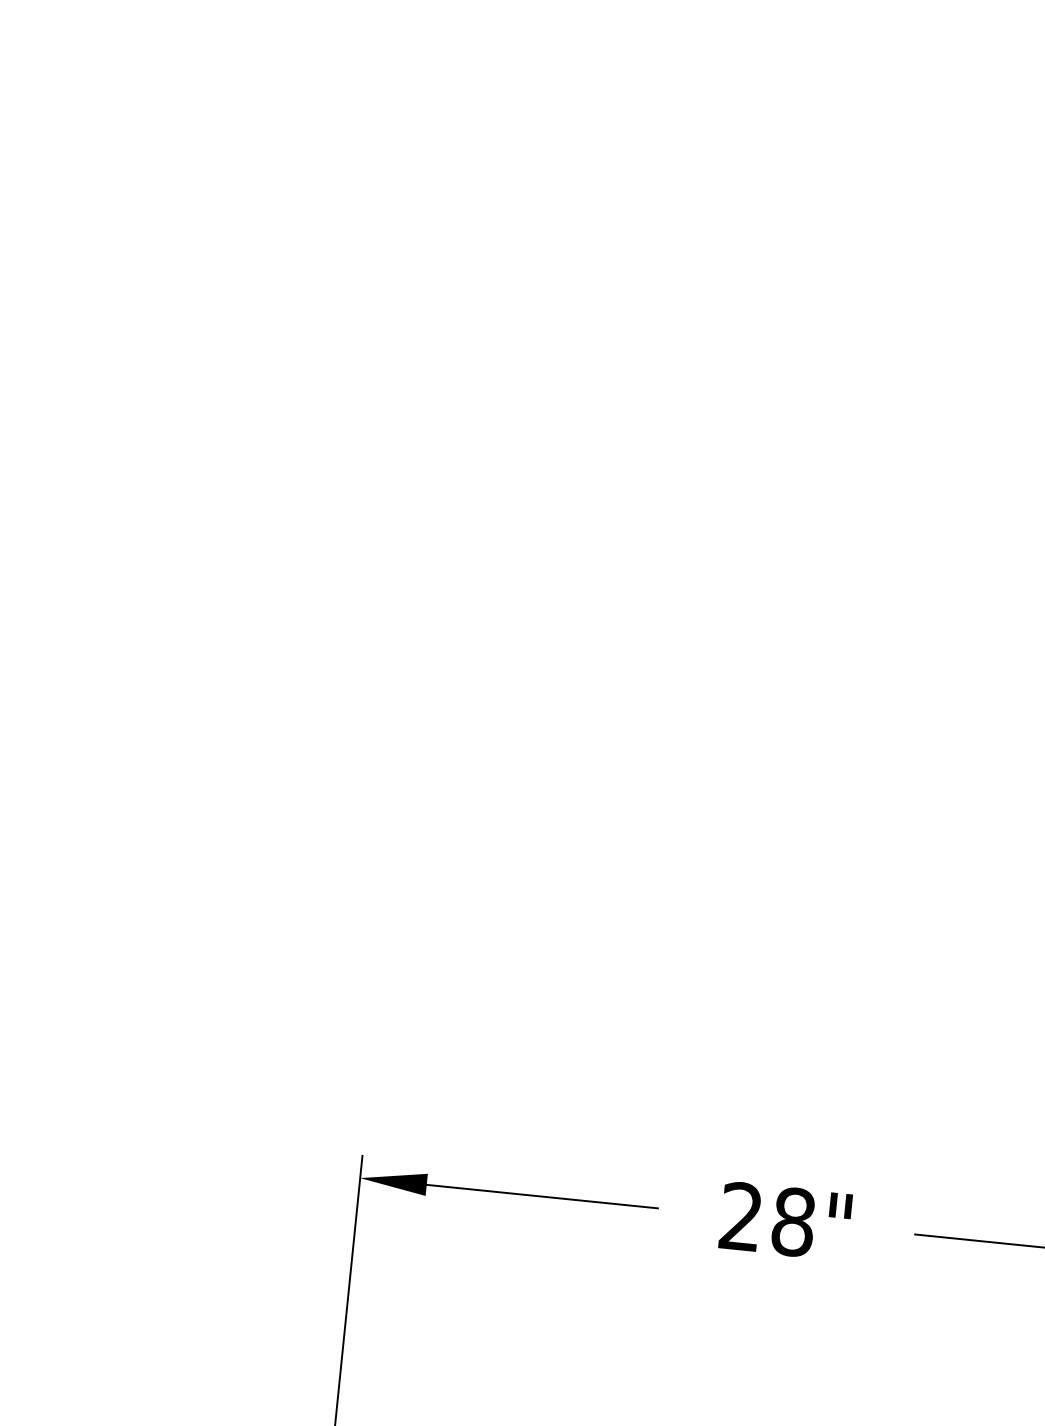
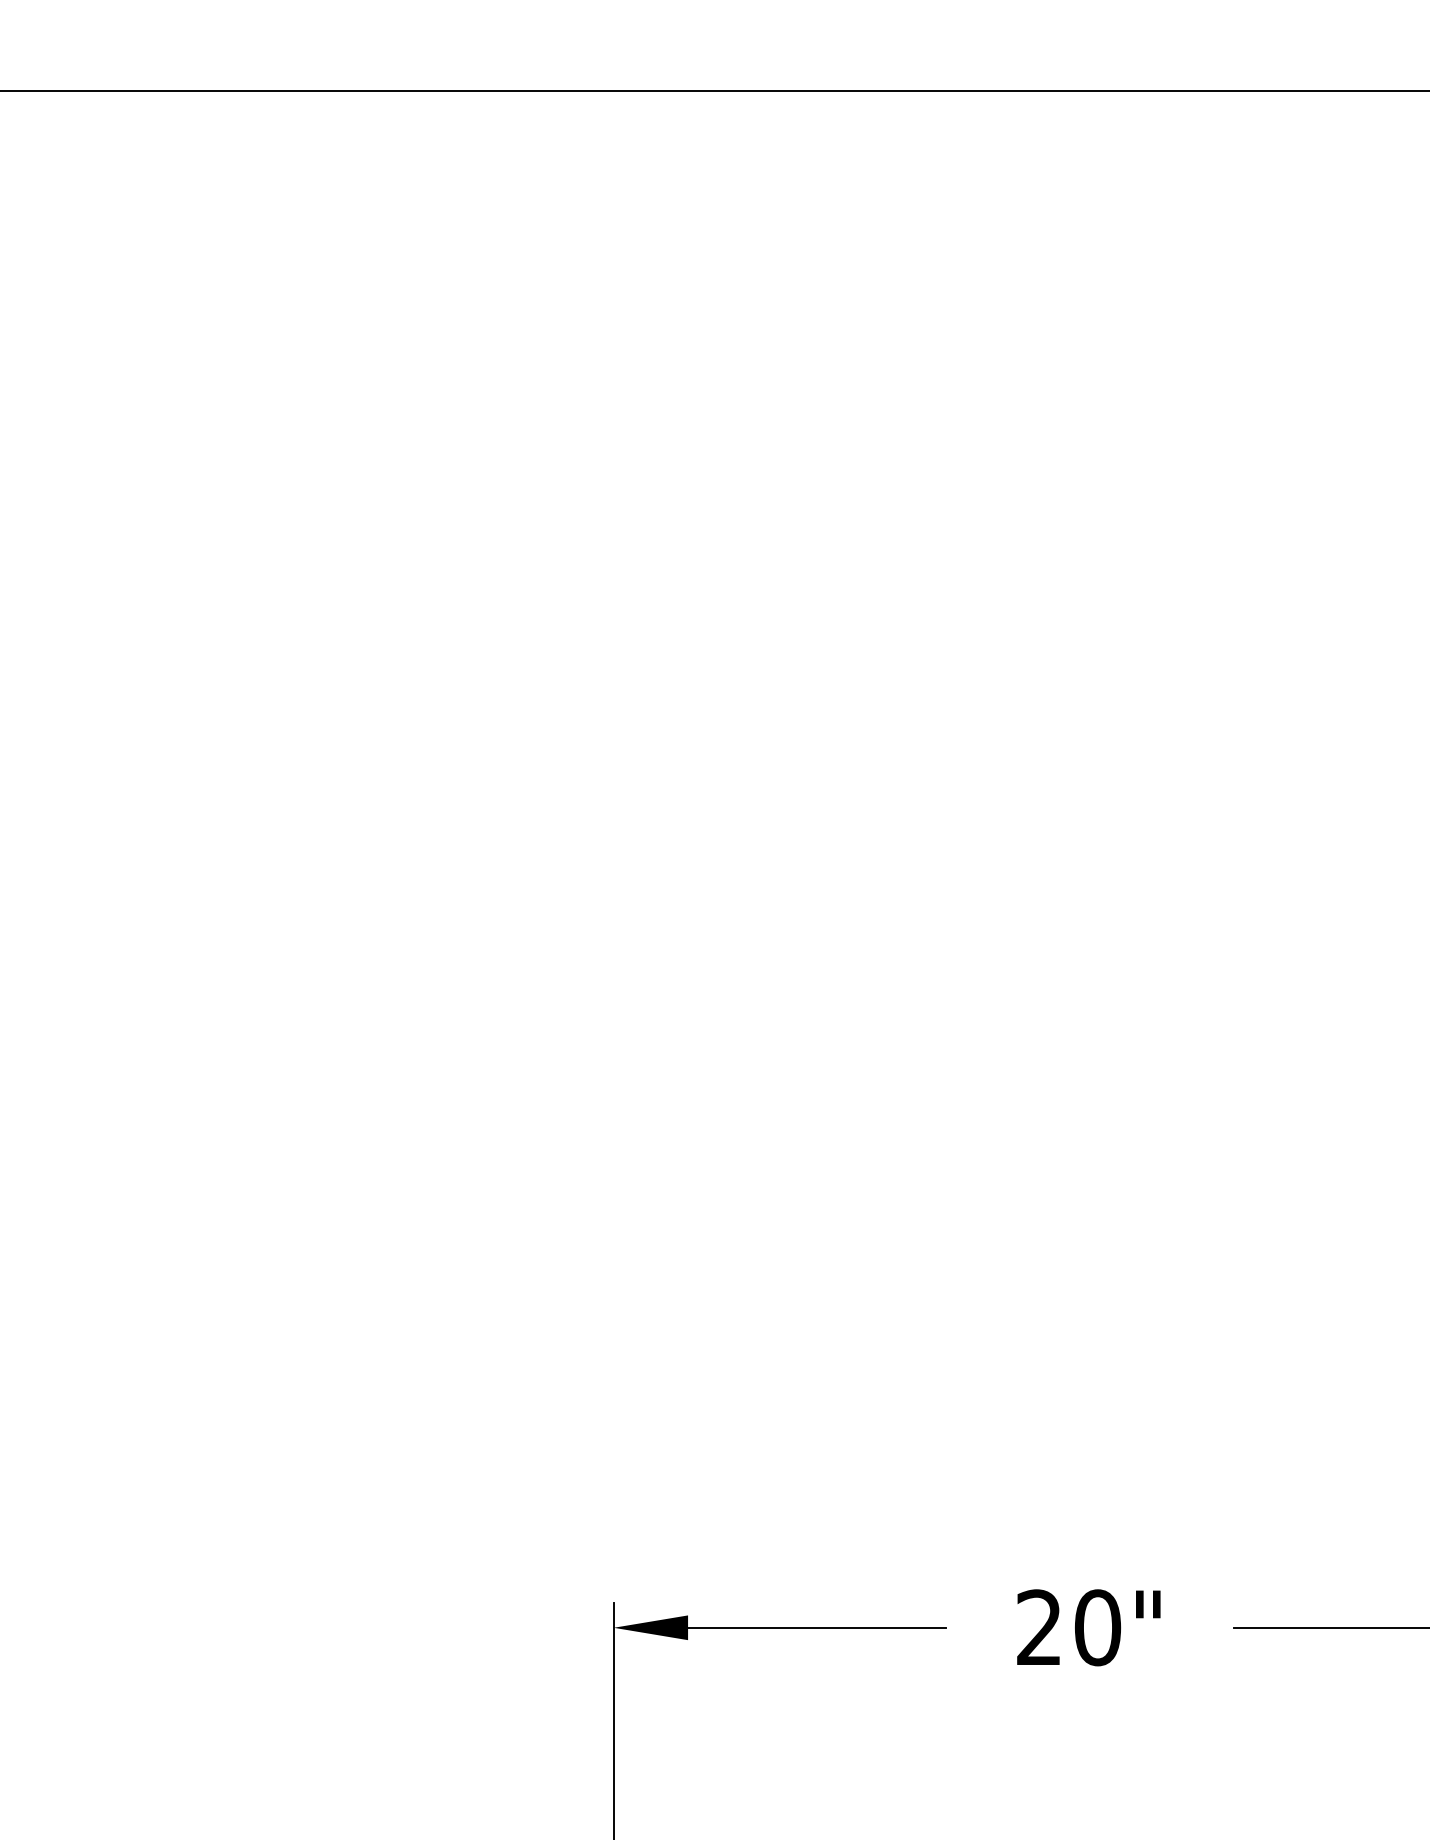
text: (794, 1221) -> (1098, 1627), 28" -> 20"

